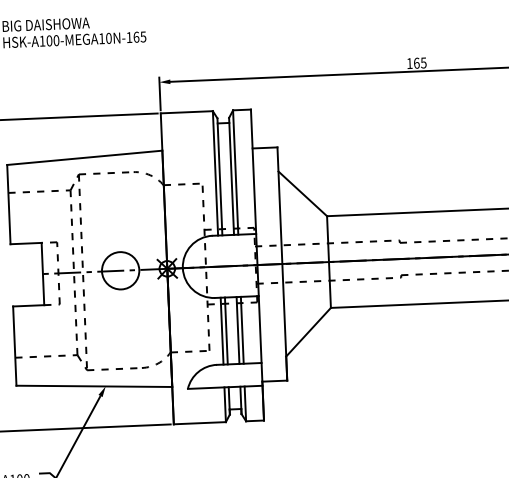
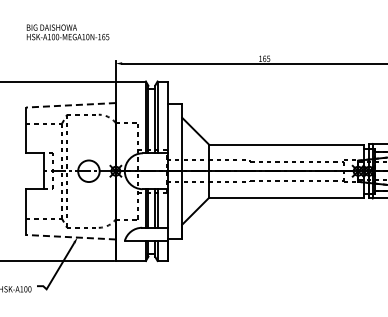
line: (83, 158) -> (70, 105), solid -> dashed
line: (93, 386) -> (70, 237), solid -> dashed

